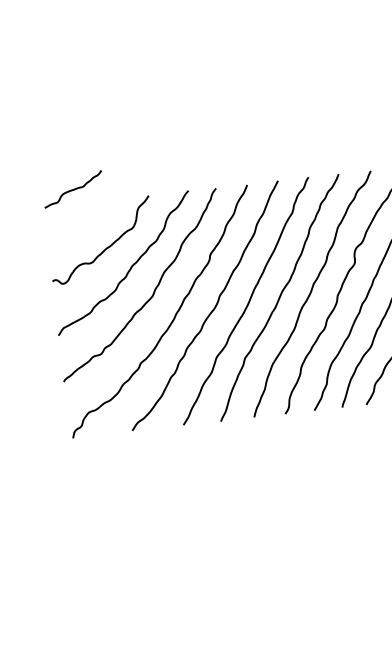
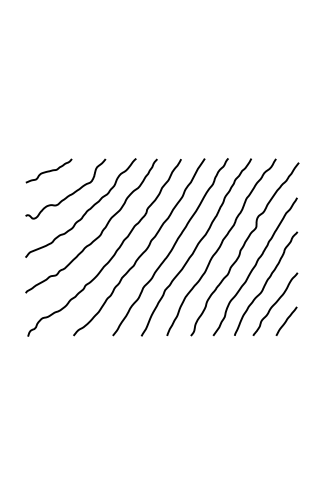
curve: (72, 188) -> (48, 170), moved

